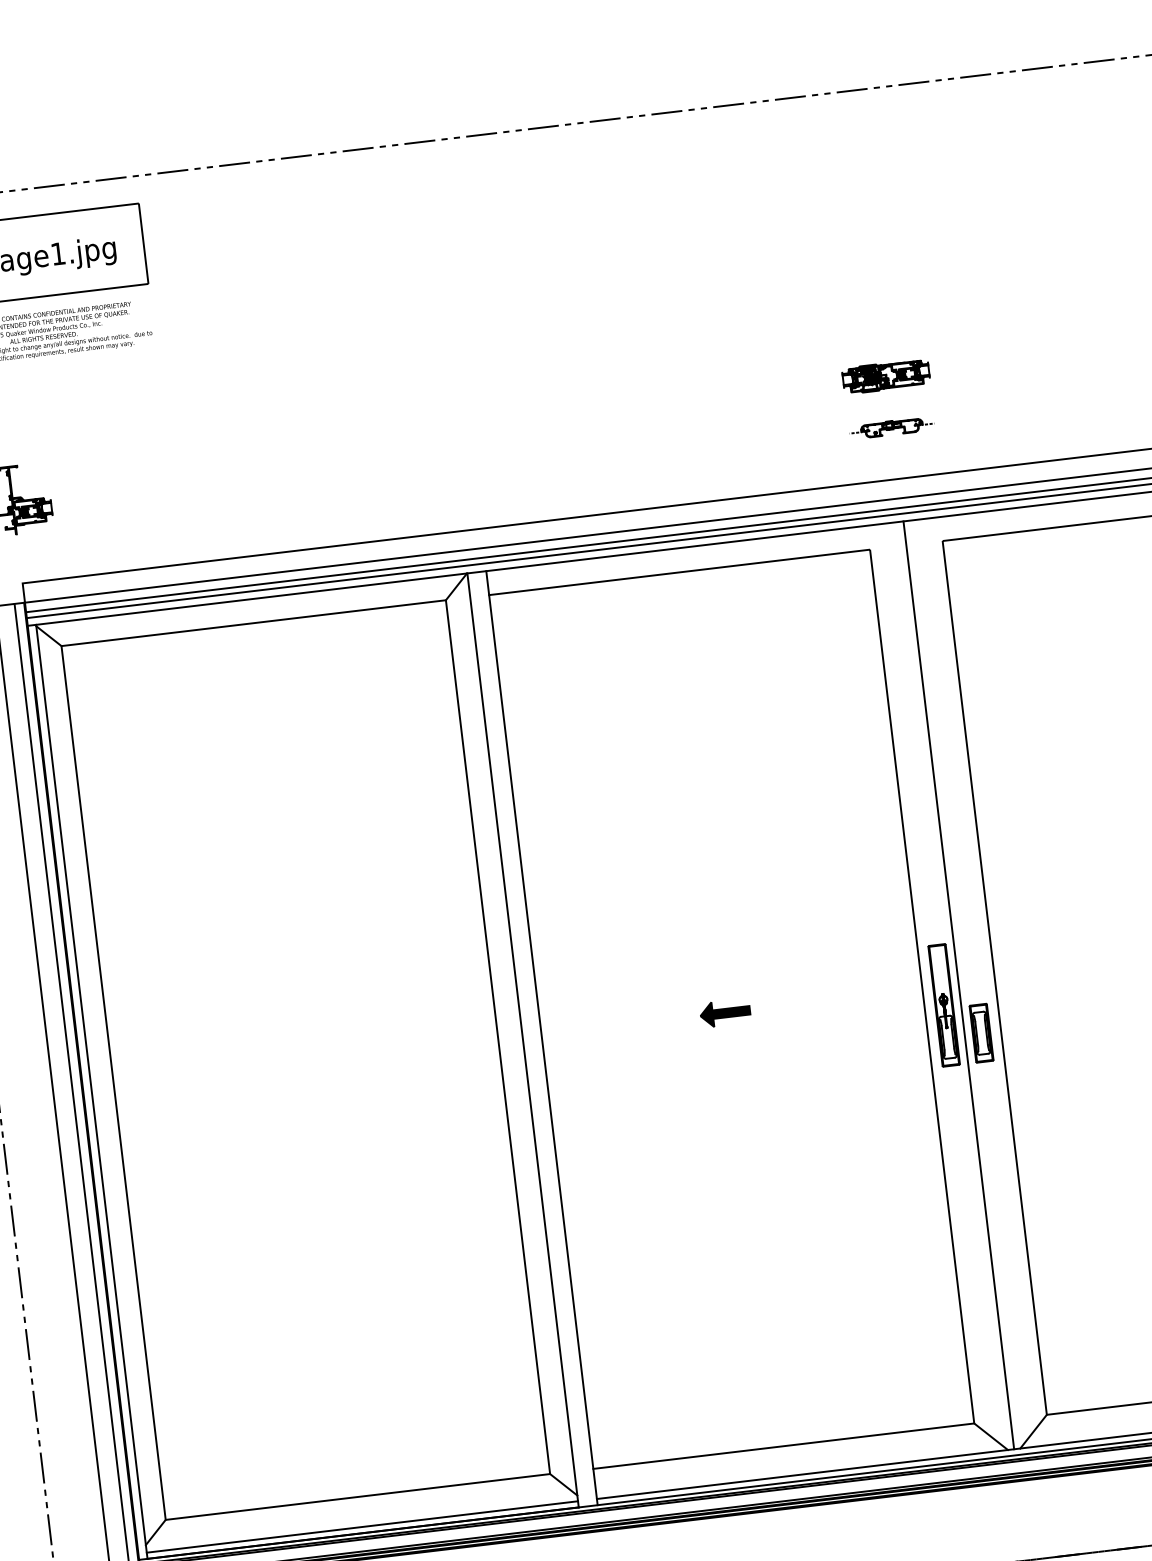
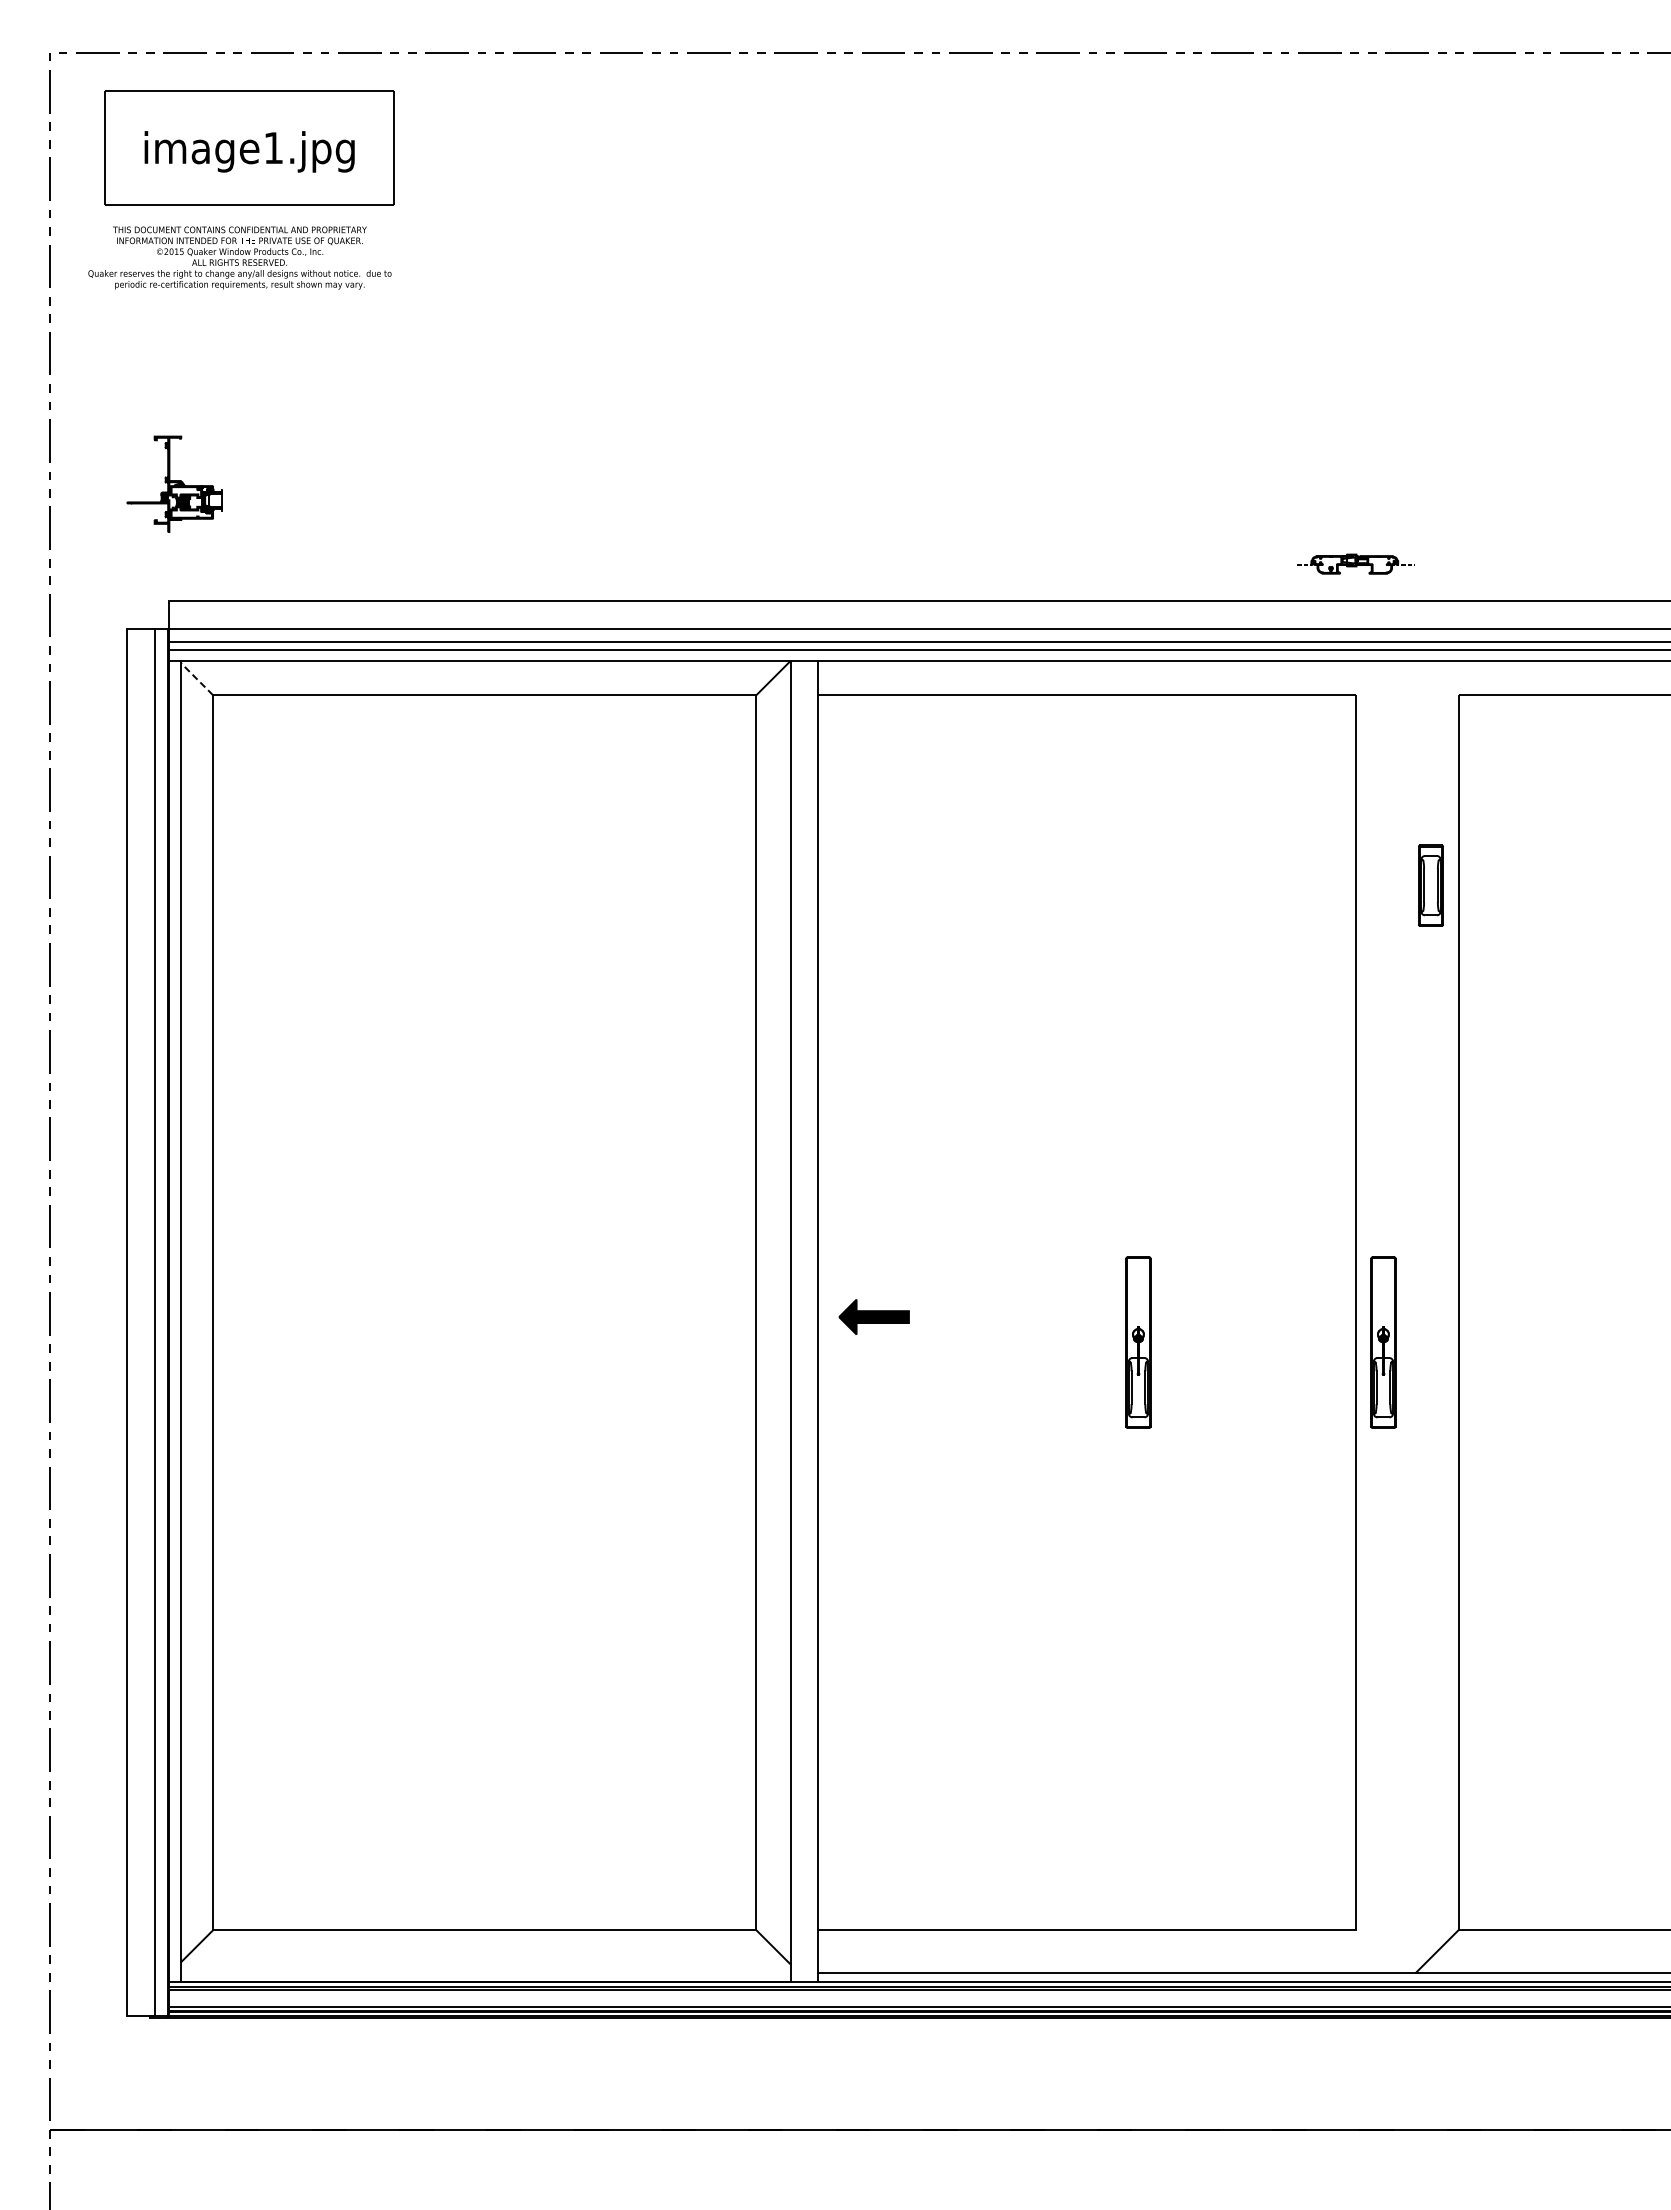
part: (886, 376) -> (1407, 456), removed
part: (892, 427) -> (1355, 563), moved
line: (48, 635) -> (196, 678), solid -> dashed
line: (958, 984) -> (1407, 1316), removed
part: (724, 1012) -> (873, 1316), moved
part: (770, 1025) -> (1138, 1342), added
part: (981, 1033) -> (1430, 885), moved
line: (990, 1436) -> (1376, 1951), removed
line: (362, 1526) -> (485, 1972), removed

